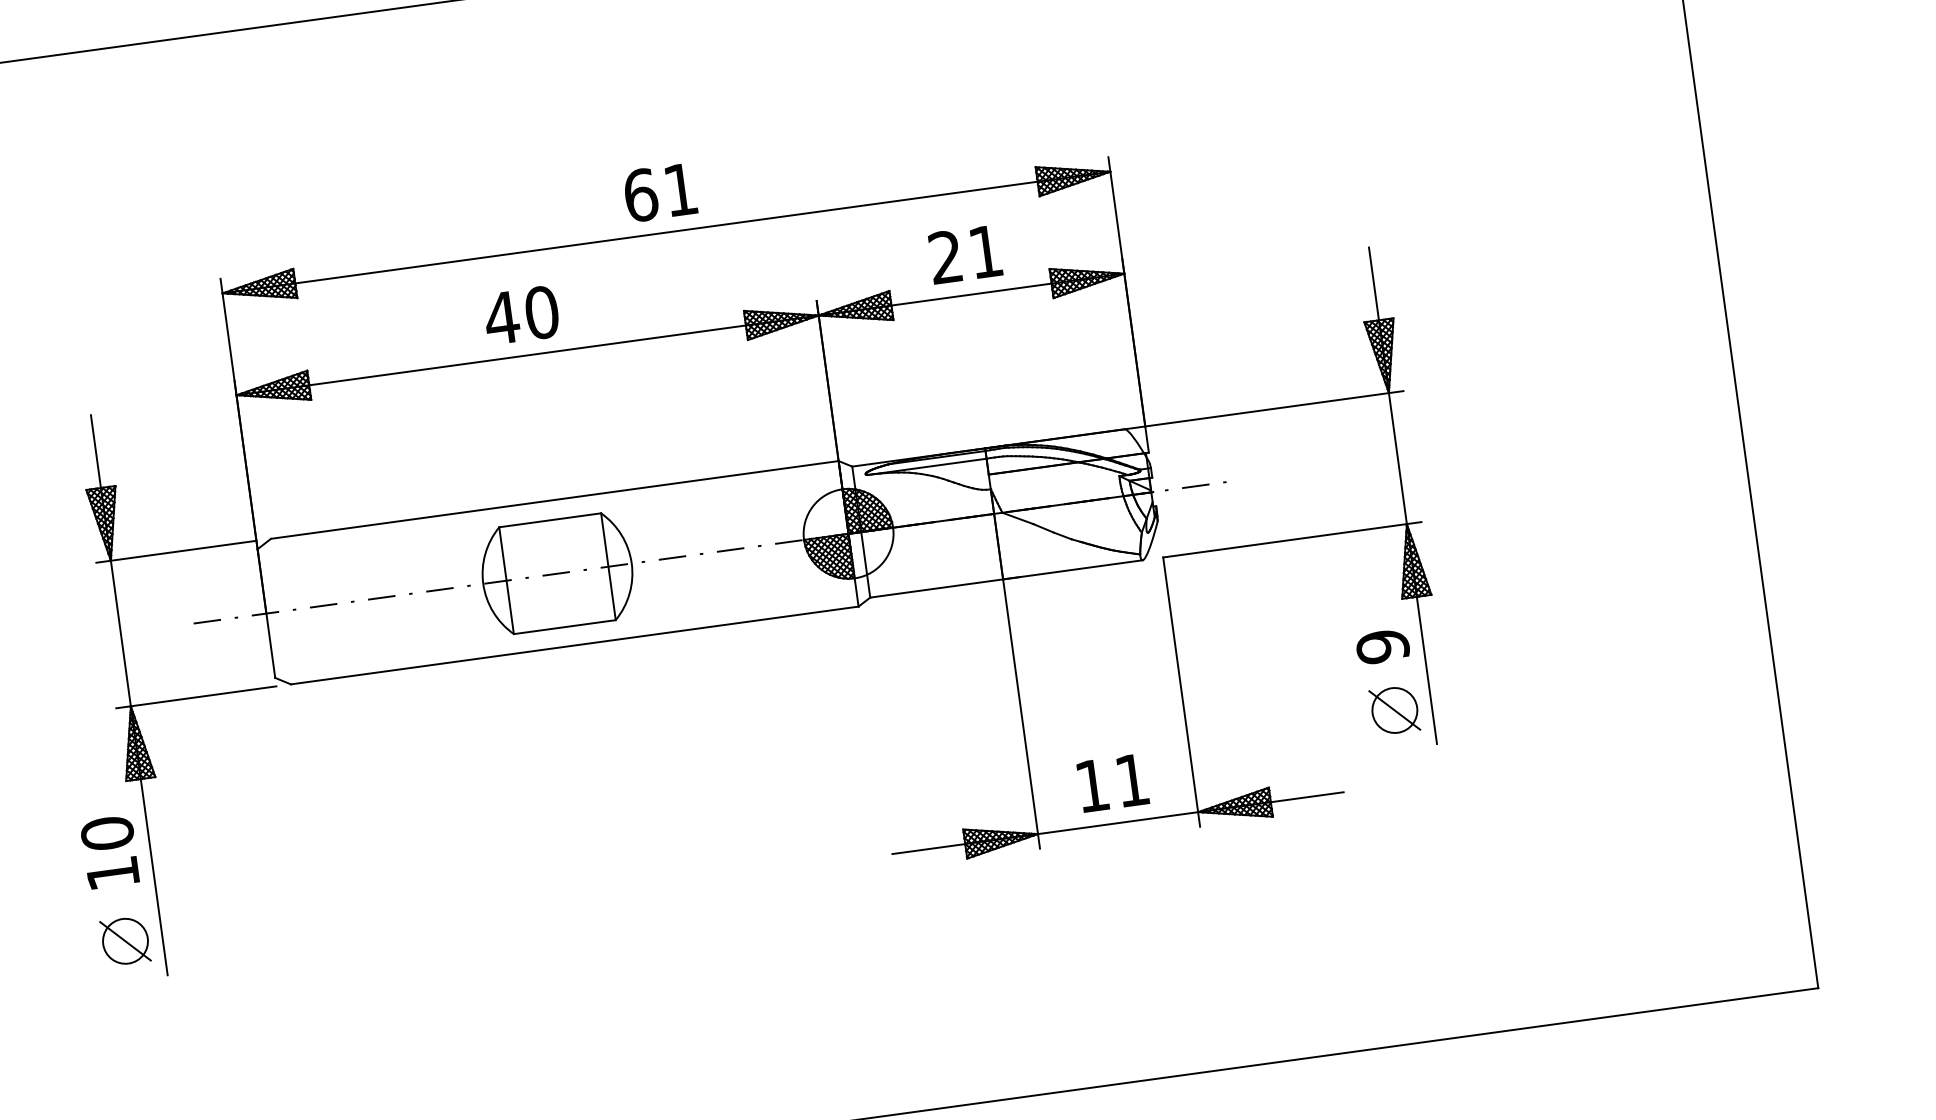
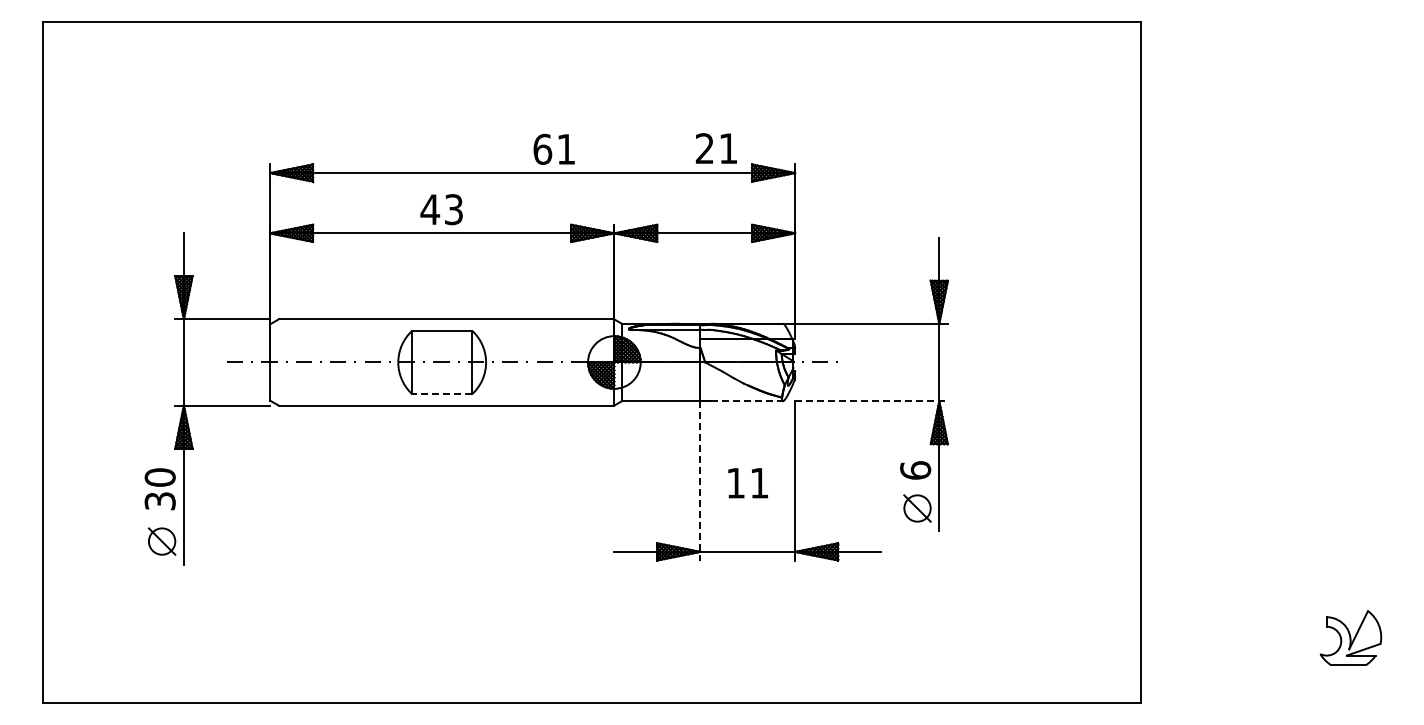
text: (658, 191) -> (553, 148), moved
text: (963, 254) -> (715, 148), moved
text: (541, 312) -> (453, 209), 40 -> 43
line: (1293, 540) -> (872, 401), solid -> dashed
line: (1082, 568) -> (747, 401), solid -> dashed
line: (563, 627) -> (441, 394), solid -> dashed
text: (1382, 646) -> (915, 470), 9 -> 6
line: (1021, 713) -> (700, 480), solid -> dashed
text: (1112, 783) -> (747, 483), moved
text: (111, 874) -> (159, 501), 10 -> 30

